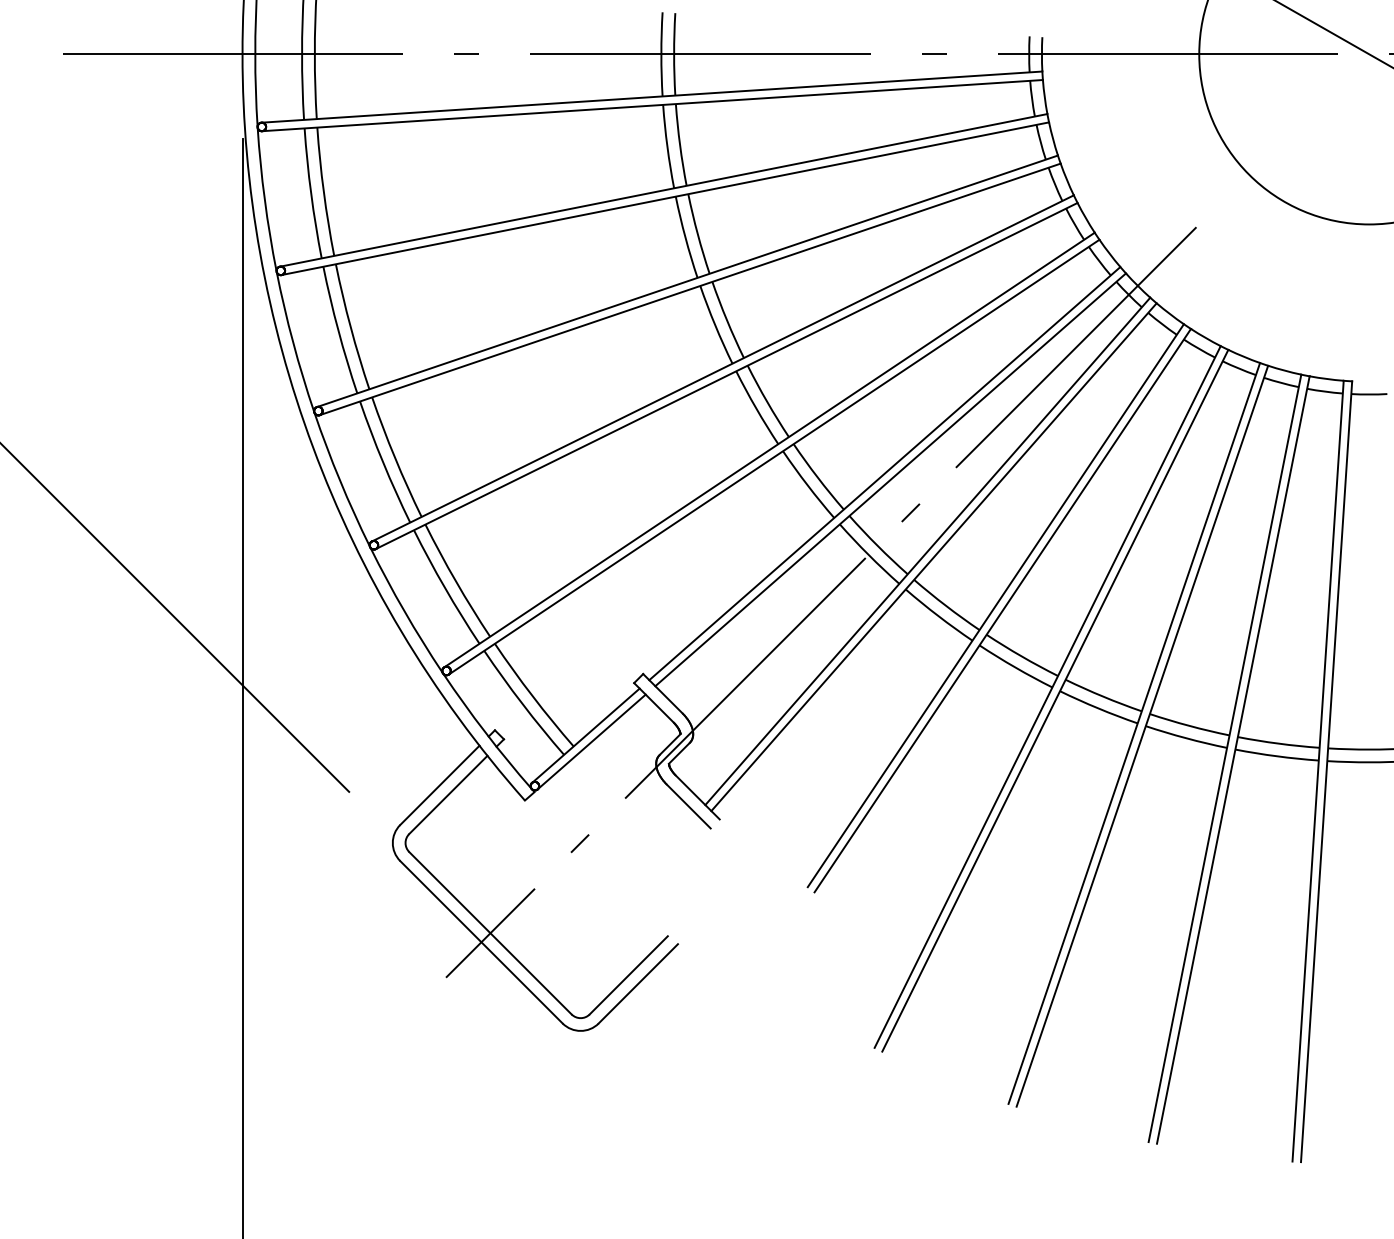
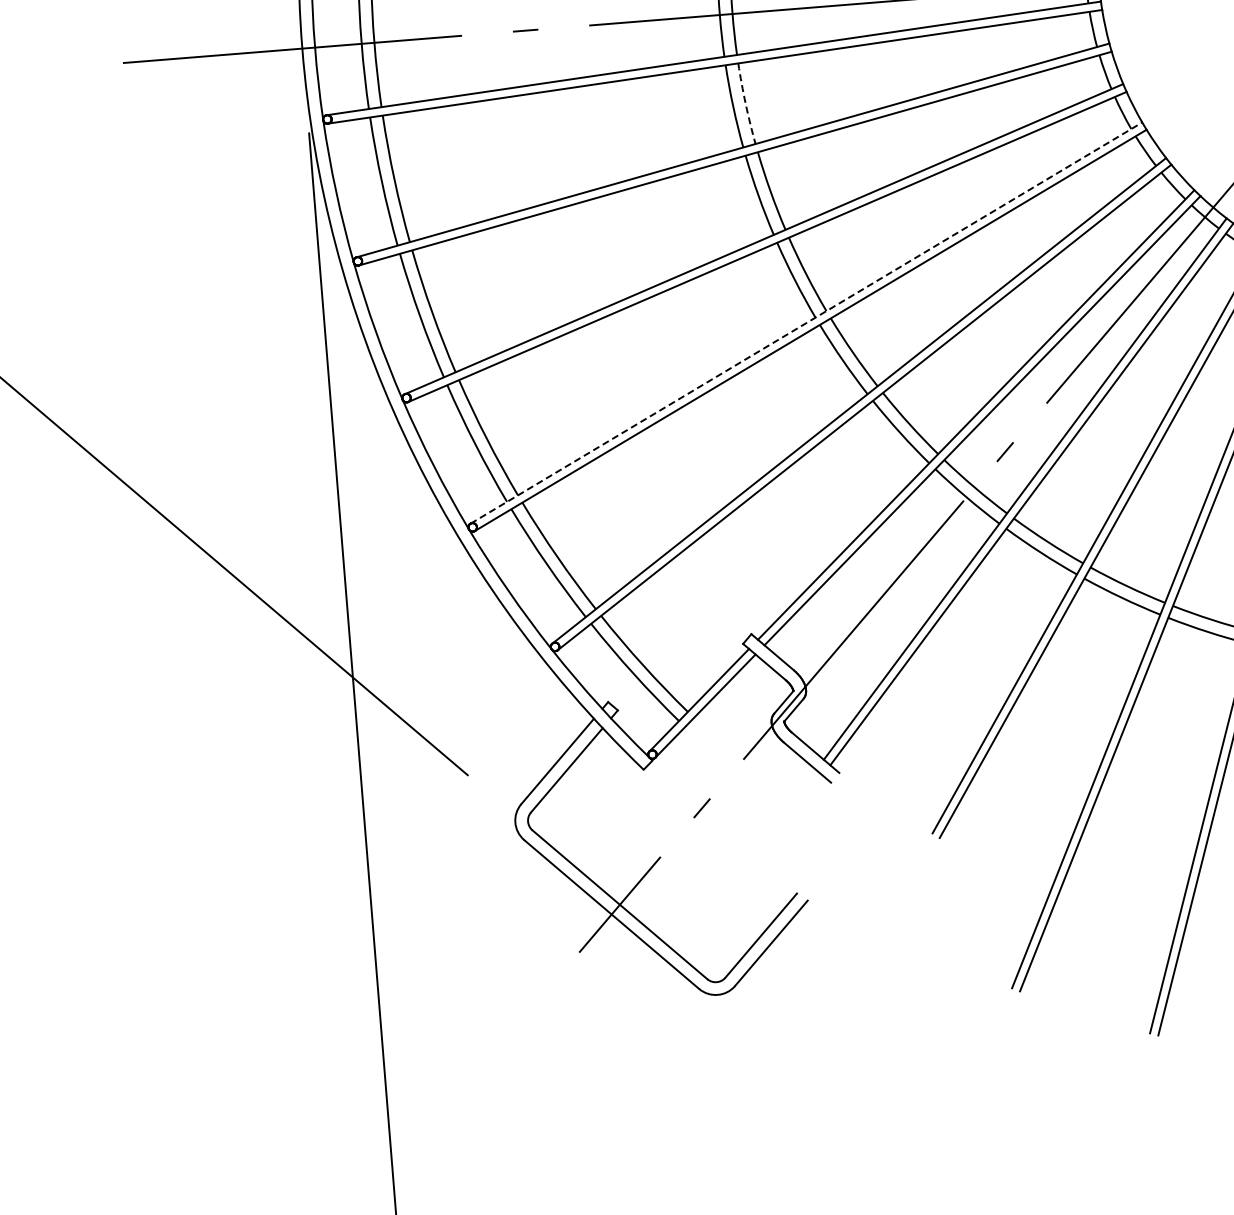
arc: (680, 145) -> (746, 104), solid -> dashed
line: (723, 368) -> (806, 323), solid -> dashed

